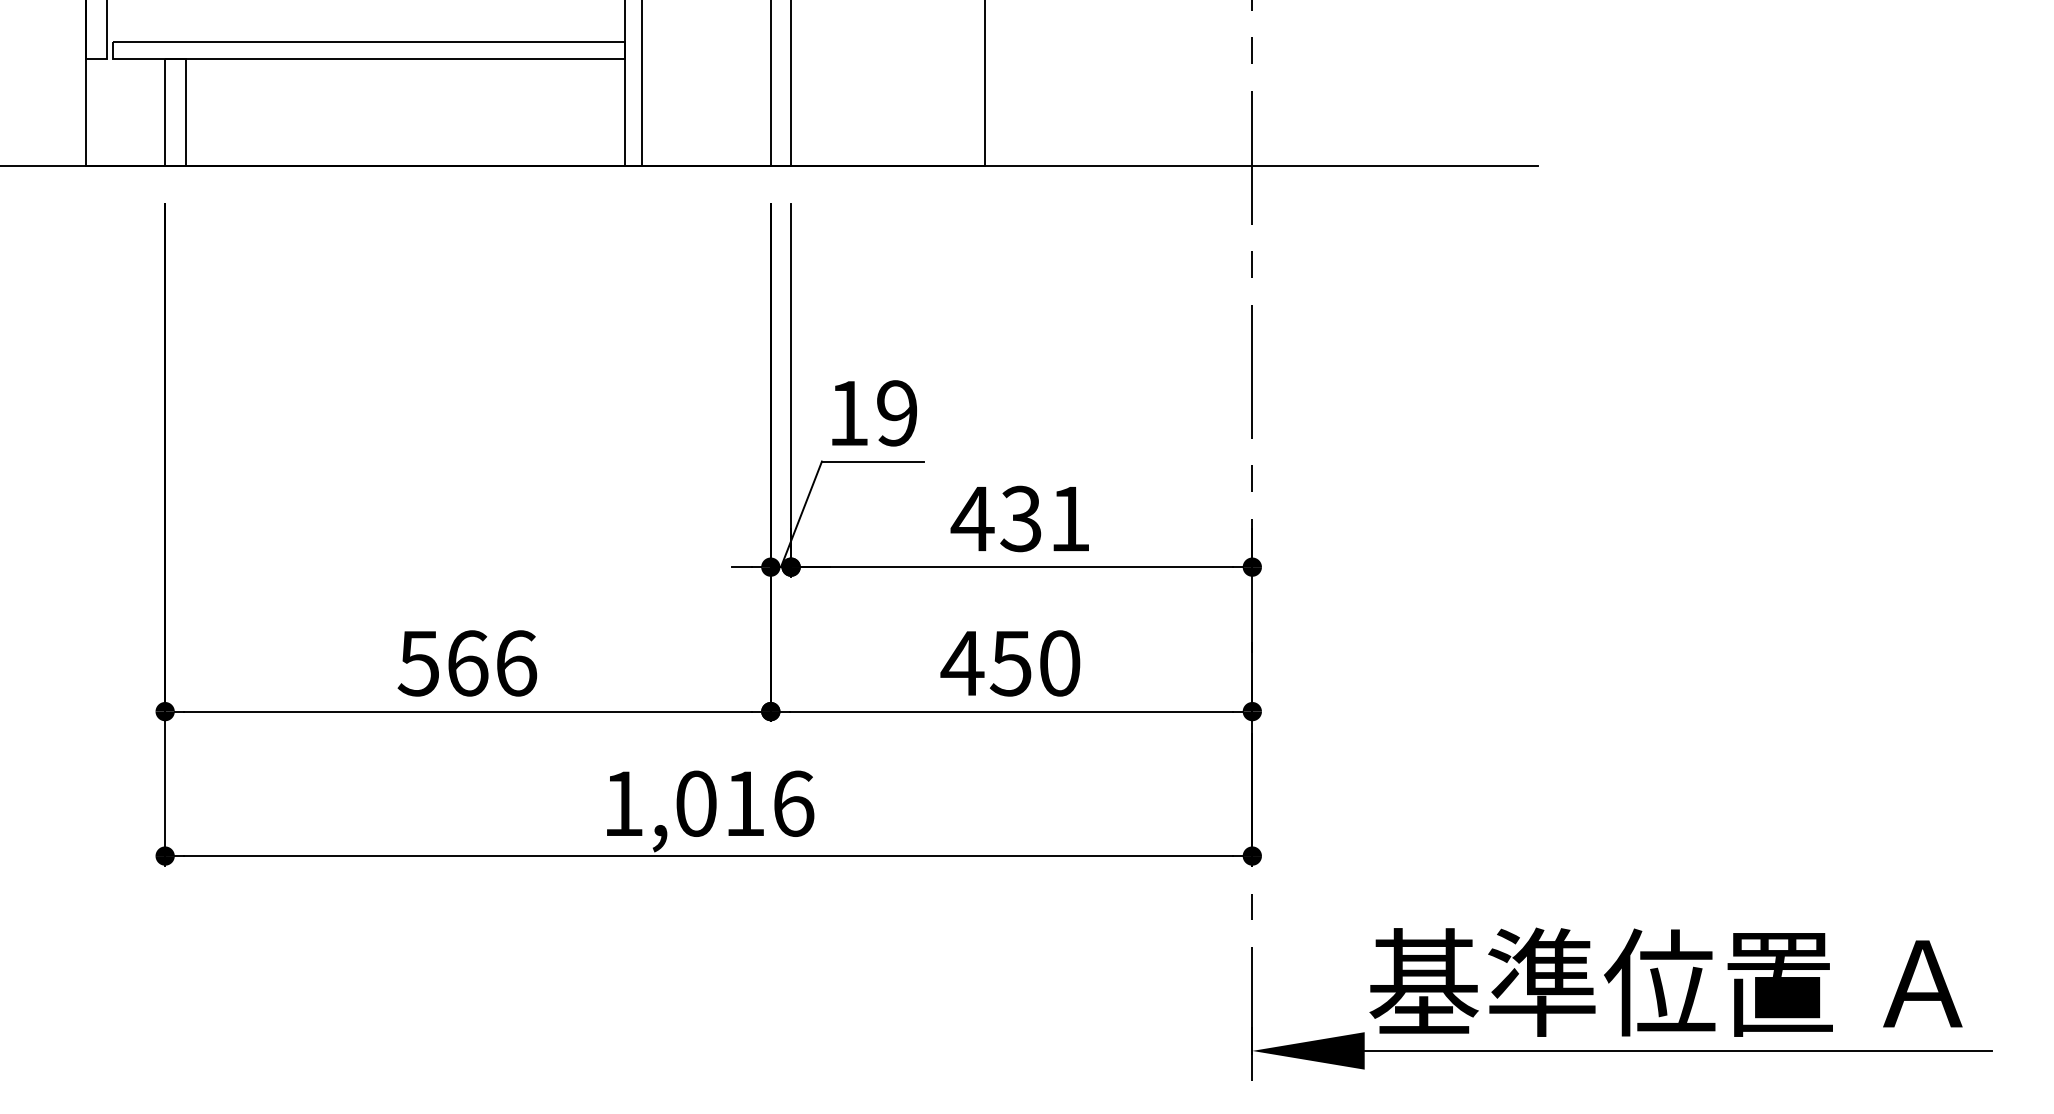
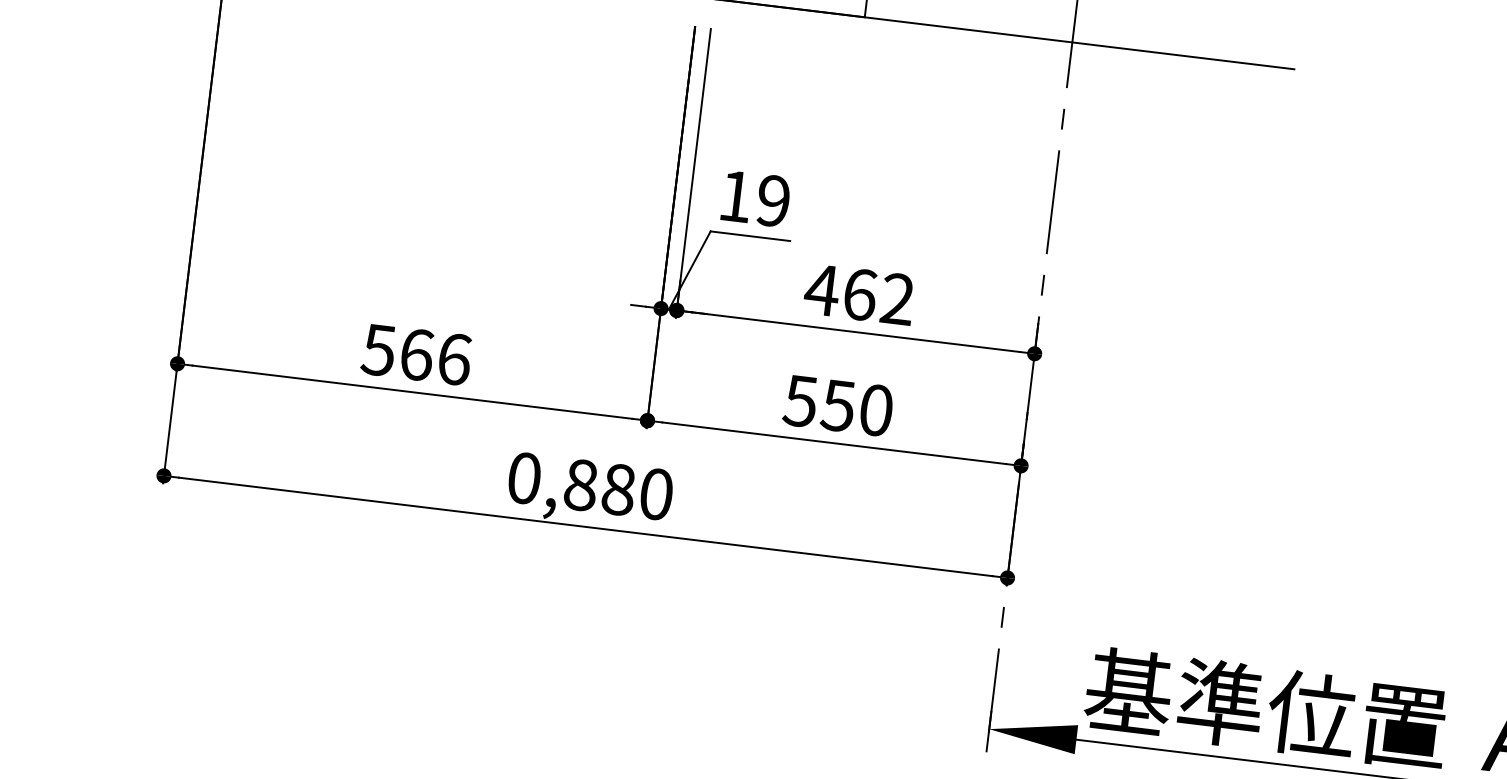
text: (1045, 518) -> (878, 296), 431 -> 462
text: (962, 663) -> (800, 401), 450 -> 550
text: (708, 803) -> (590, 486), 1,016 -> 0,880

